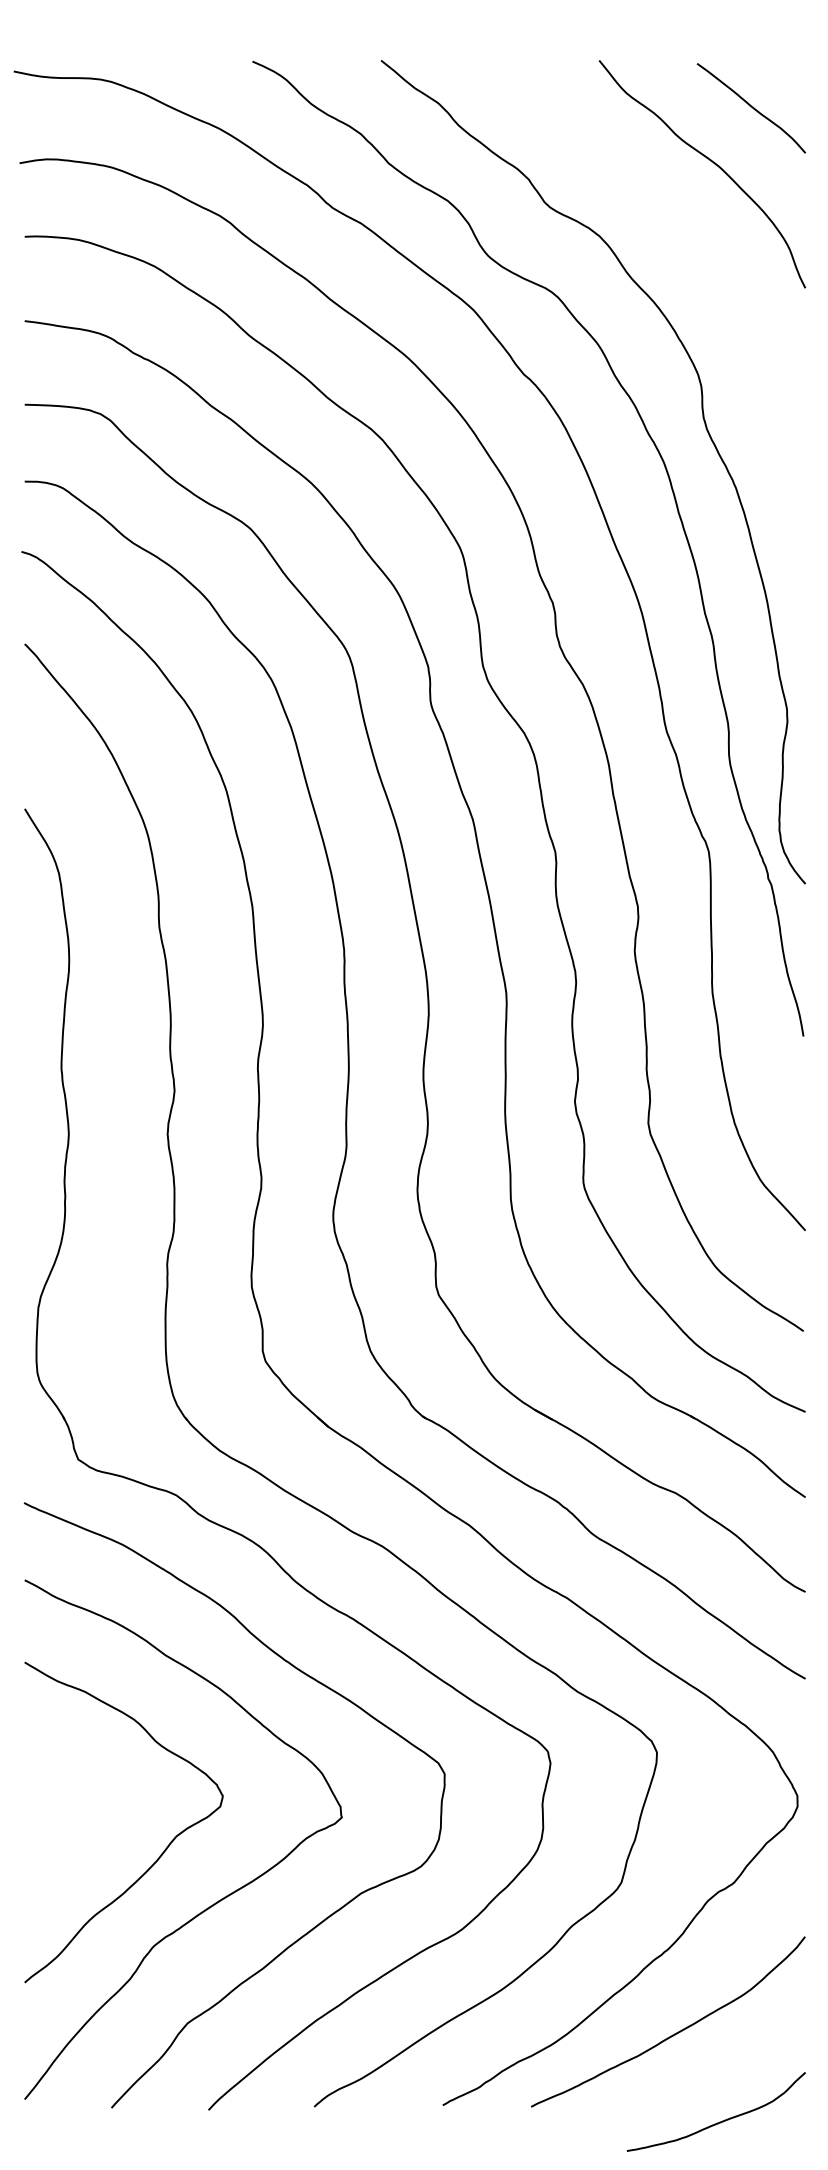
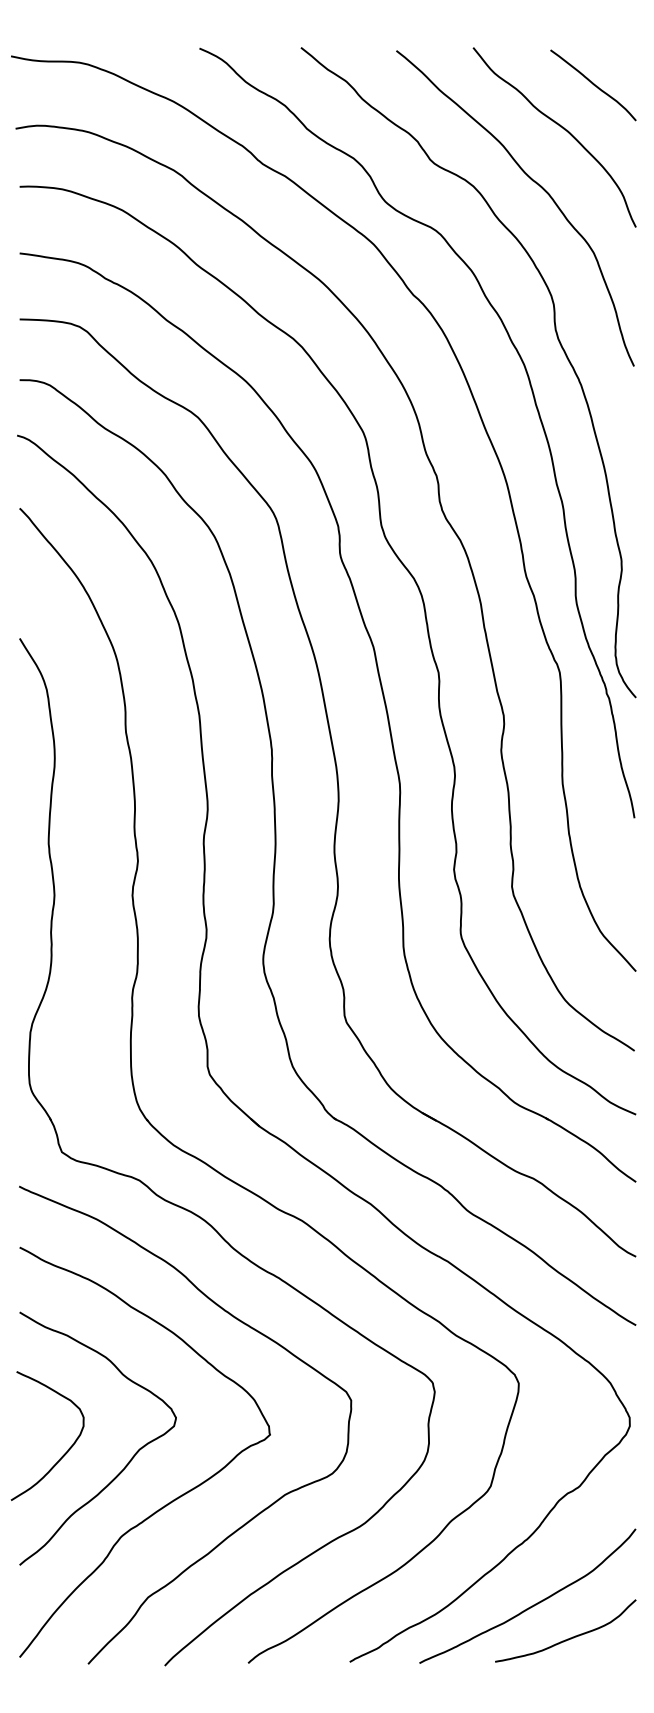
curve: (675, 230) -> (533, 181), added
curve: (81, 1841) -> (64, 1453), added
curve: (719, 2121) -> (568, 1638), moved

